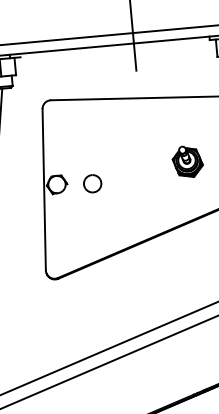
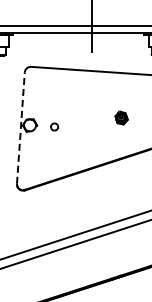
part: (187, 161) -> (121, 117), size x0.6
part: (92, 183) -> (54, 126), size x0.6
line: (43, 190) -> (20, 128), solid -> dashed

